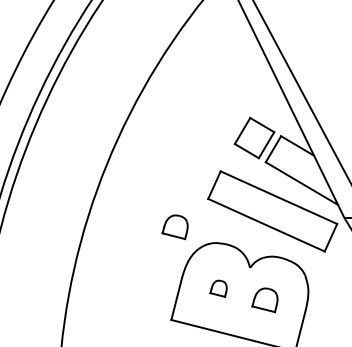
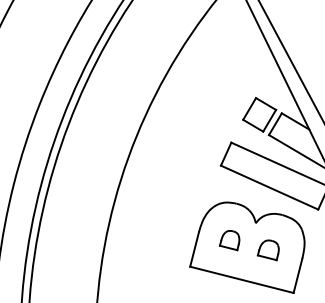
part: (174, 227) -> (192, 189), removed
part: (218, 288) -> (229, 240), size x1.43

